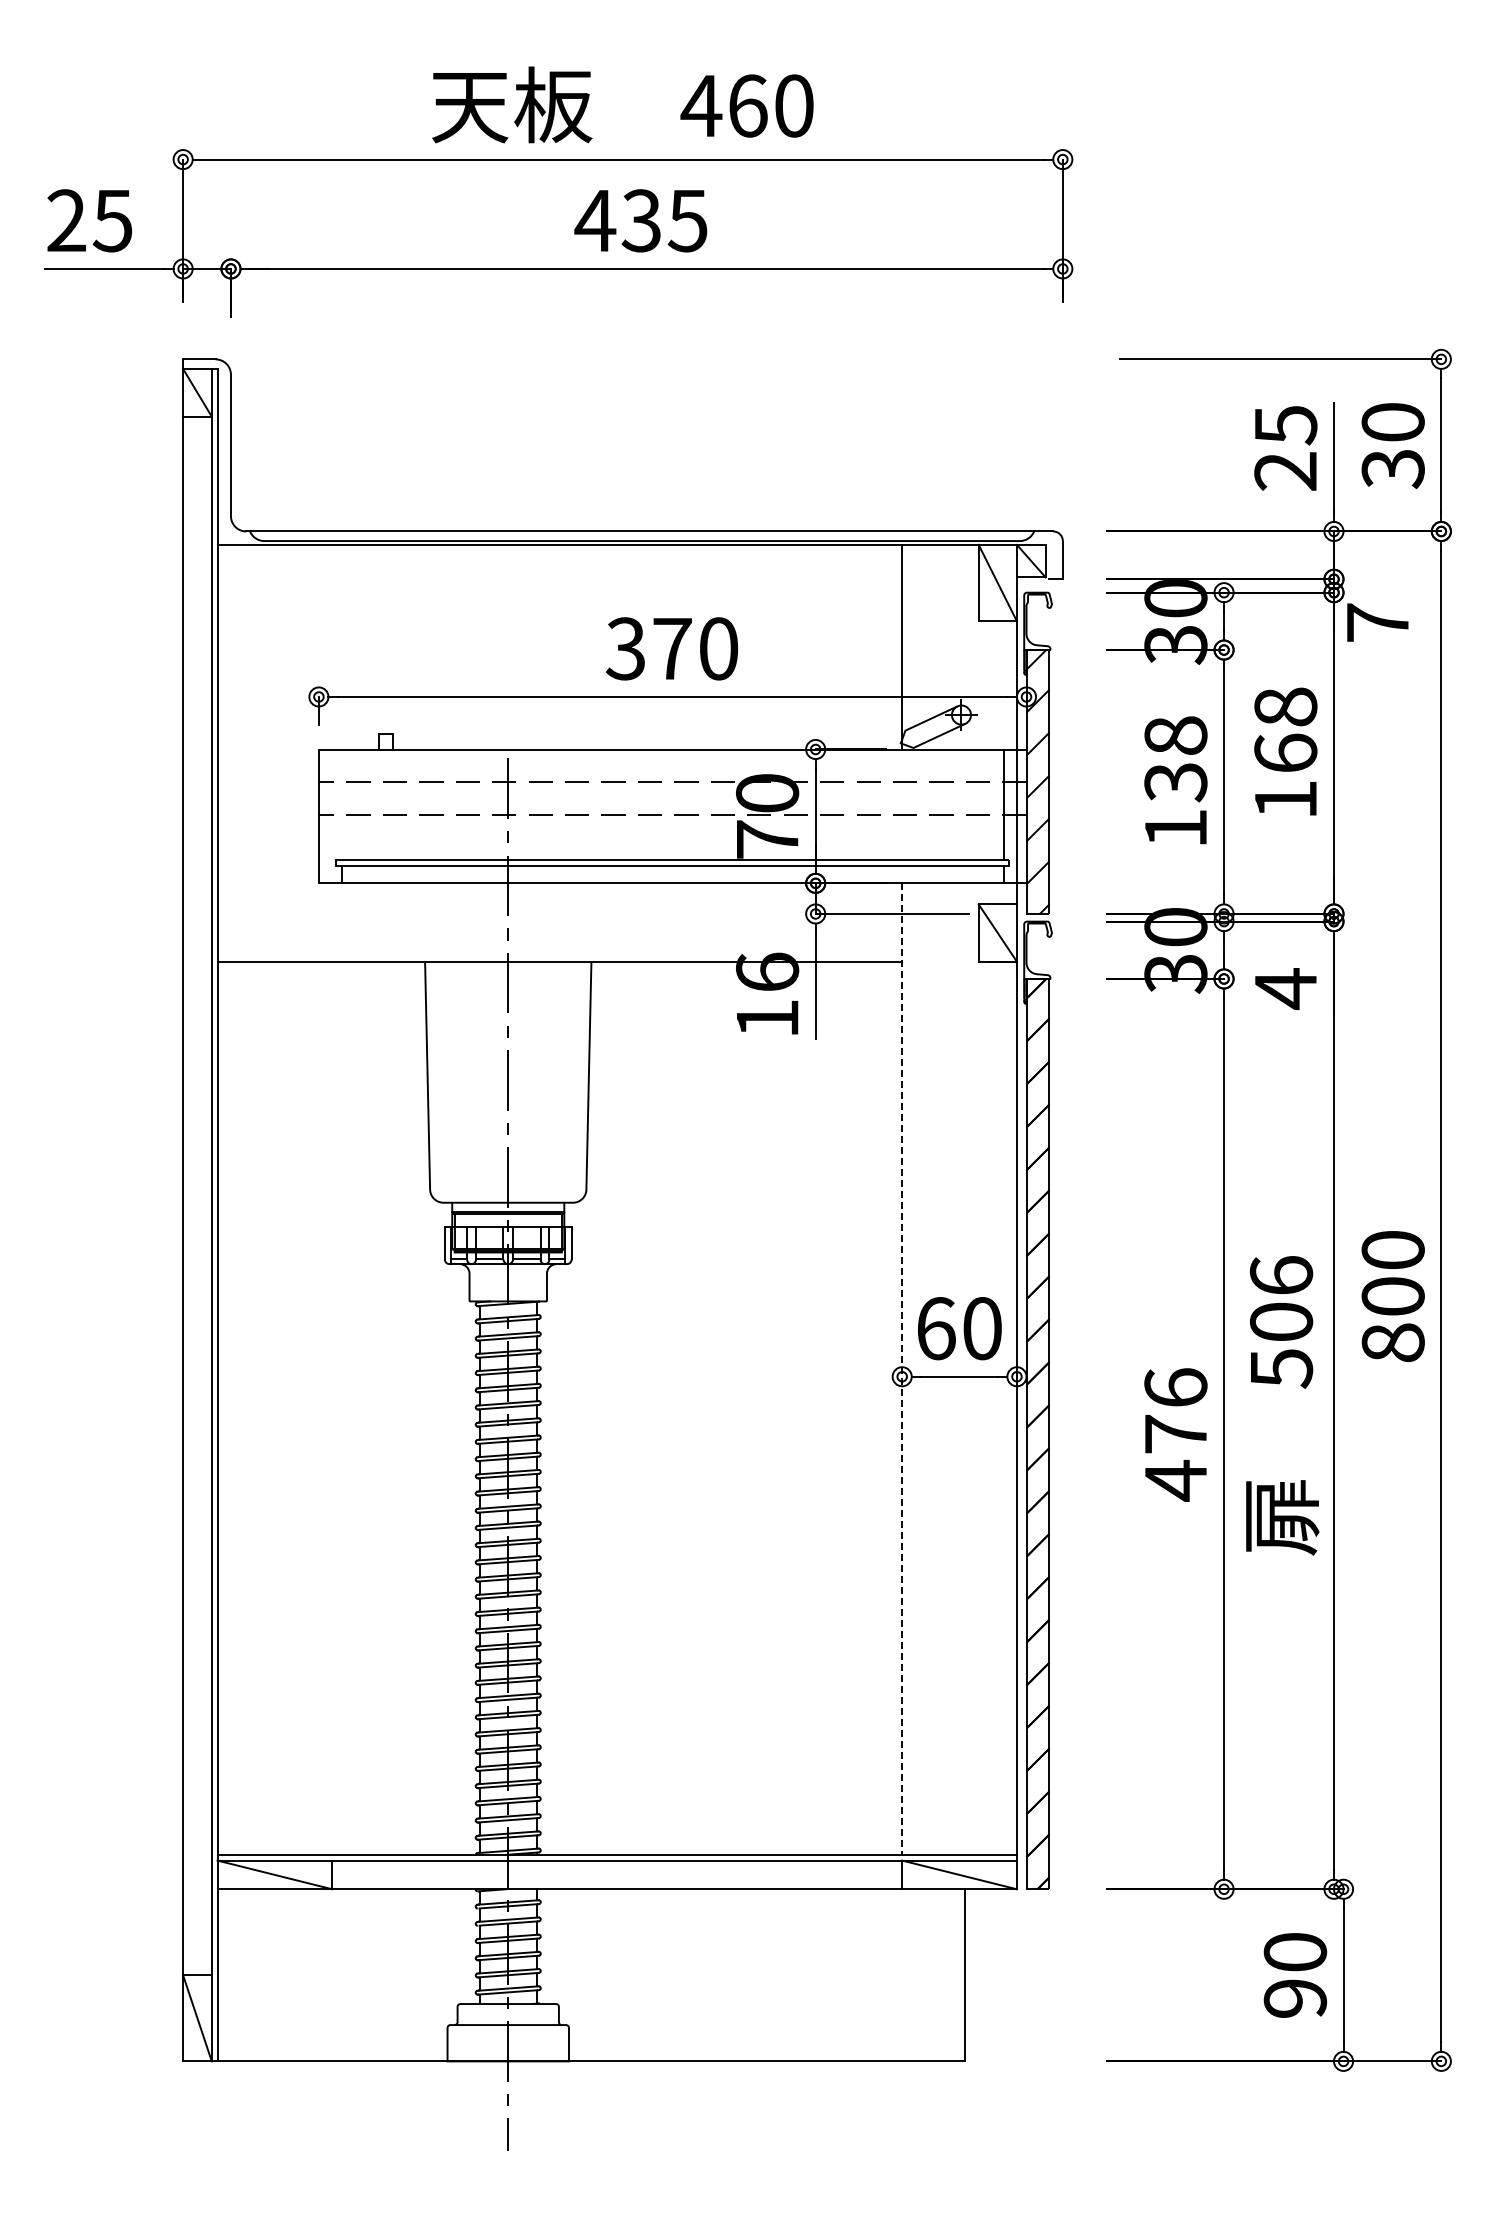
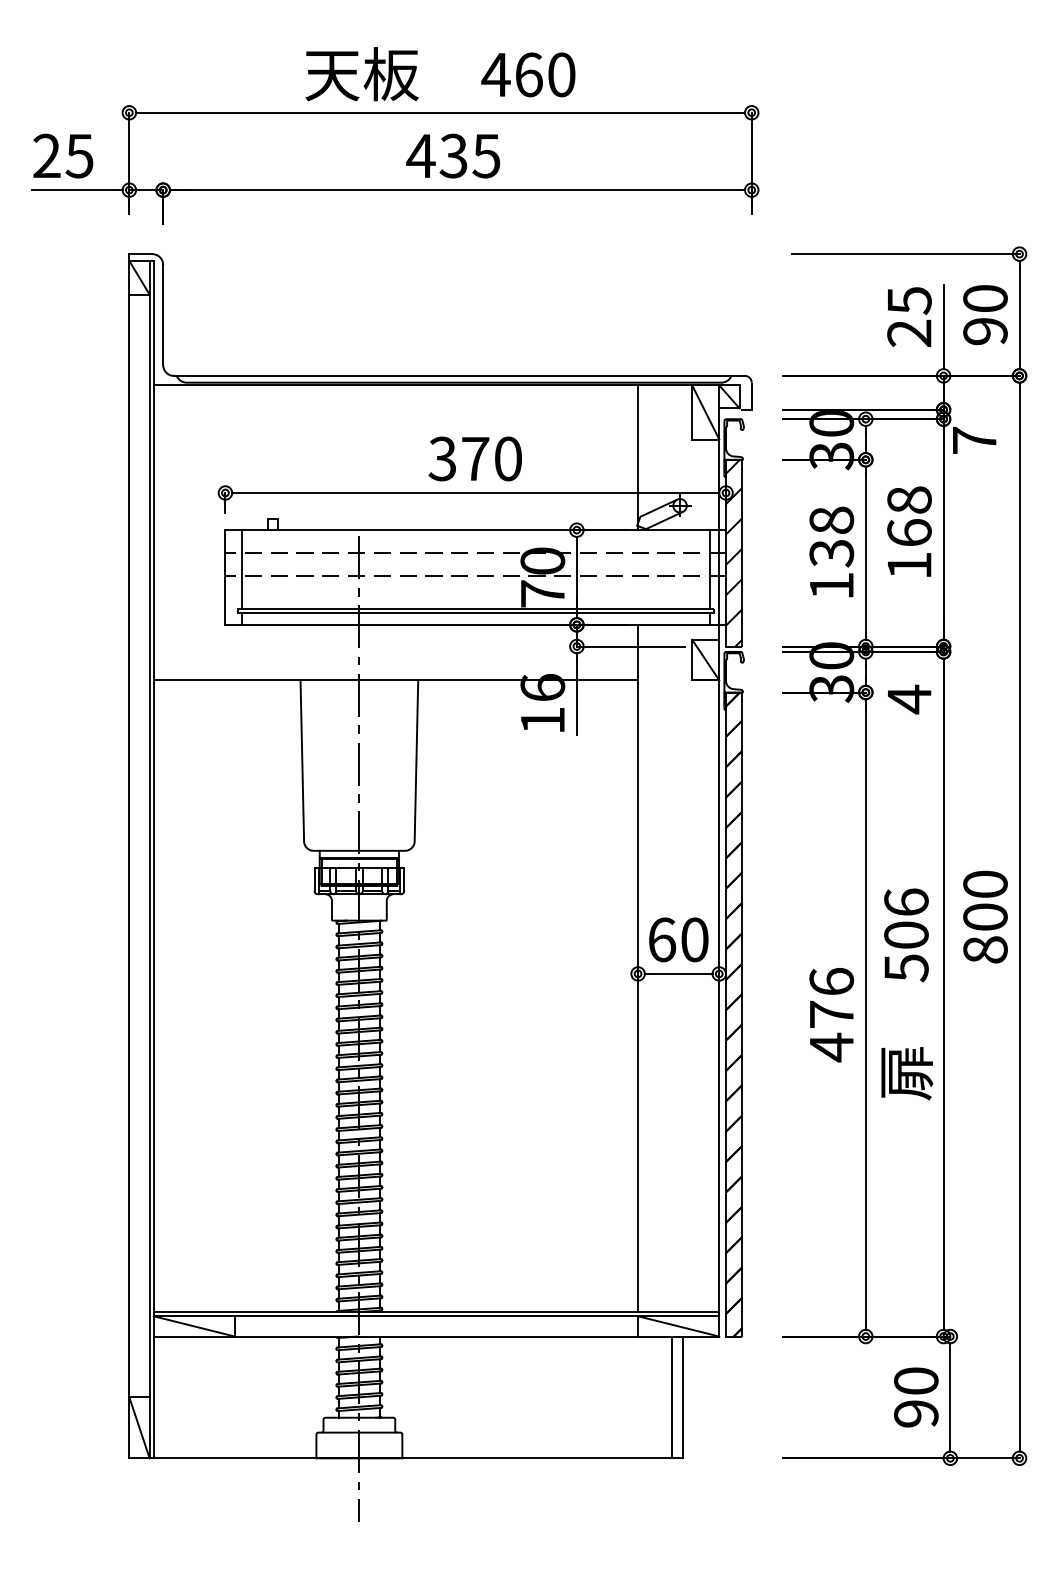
text: (1392, 469) -> (984, 332), 30 -> 90
line: (341, 804) -> (241, 569), added
line: (902, 1369) -> (638, 968), dashed -> solid
line: (950, 1975) -> (672, 1397), added

